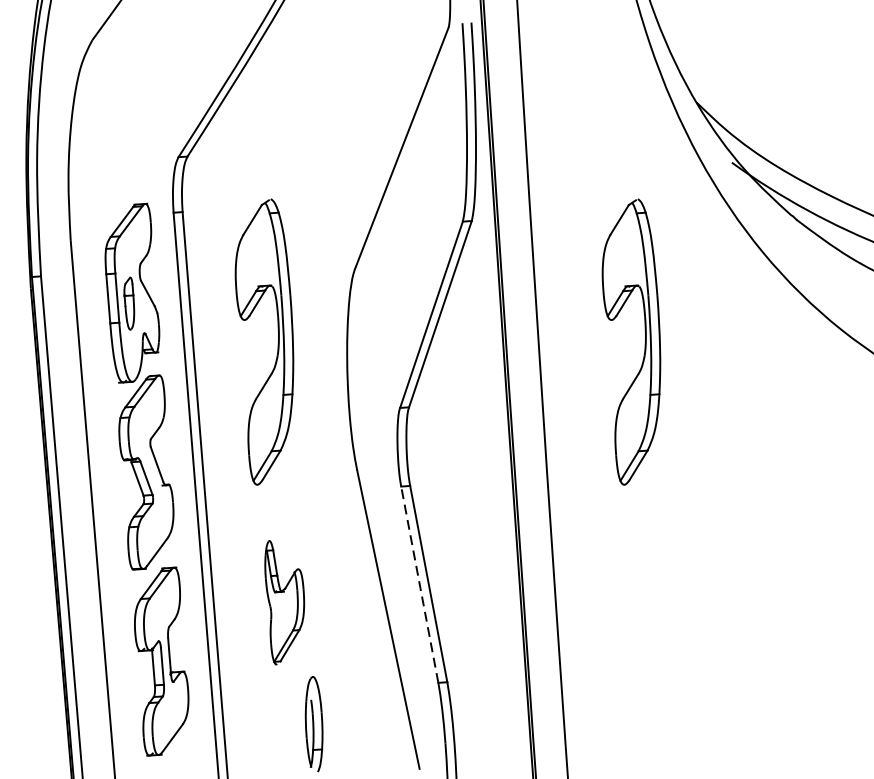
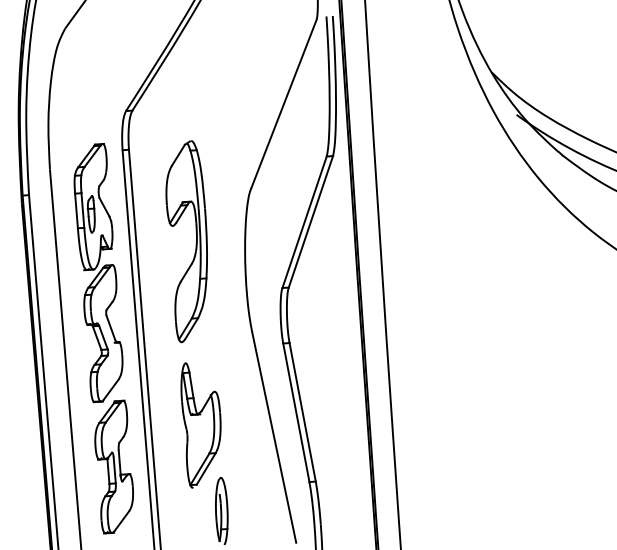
part: (643, 344) -> (454, 243), removed
line: (419, 584) -> (296, 412), dashed -> solid
part: (283, 602) -> (200, 425), size x1.43

